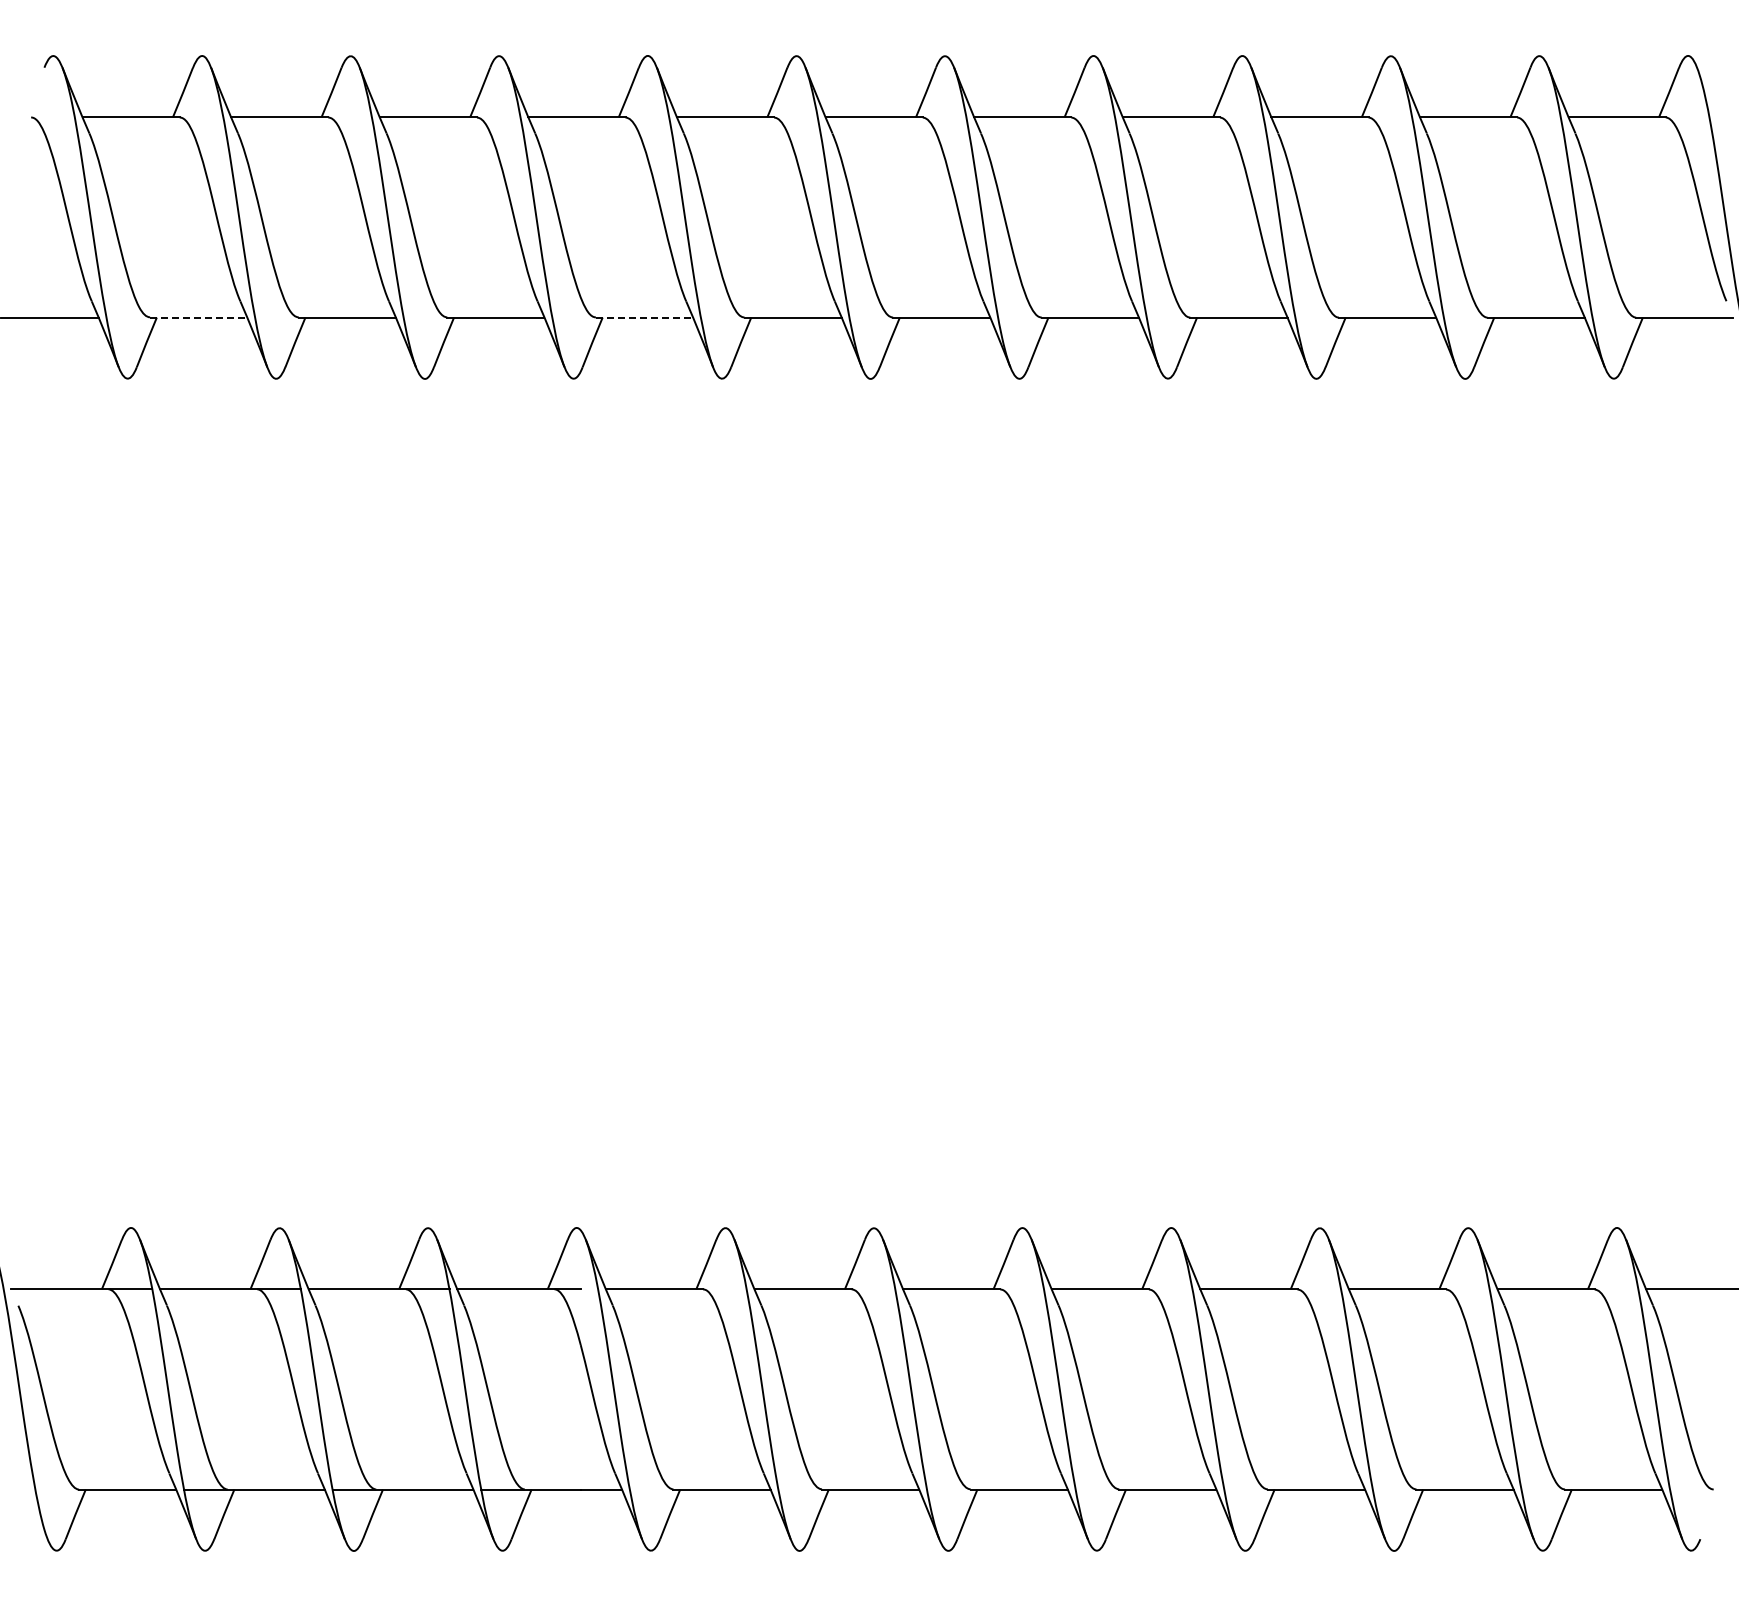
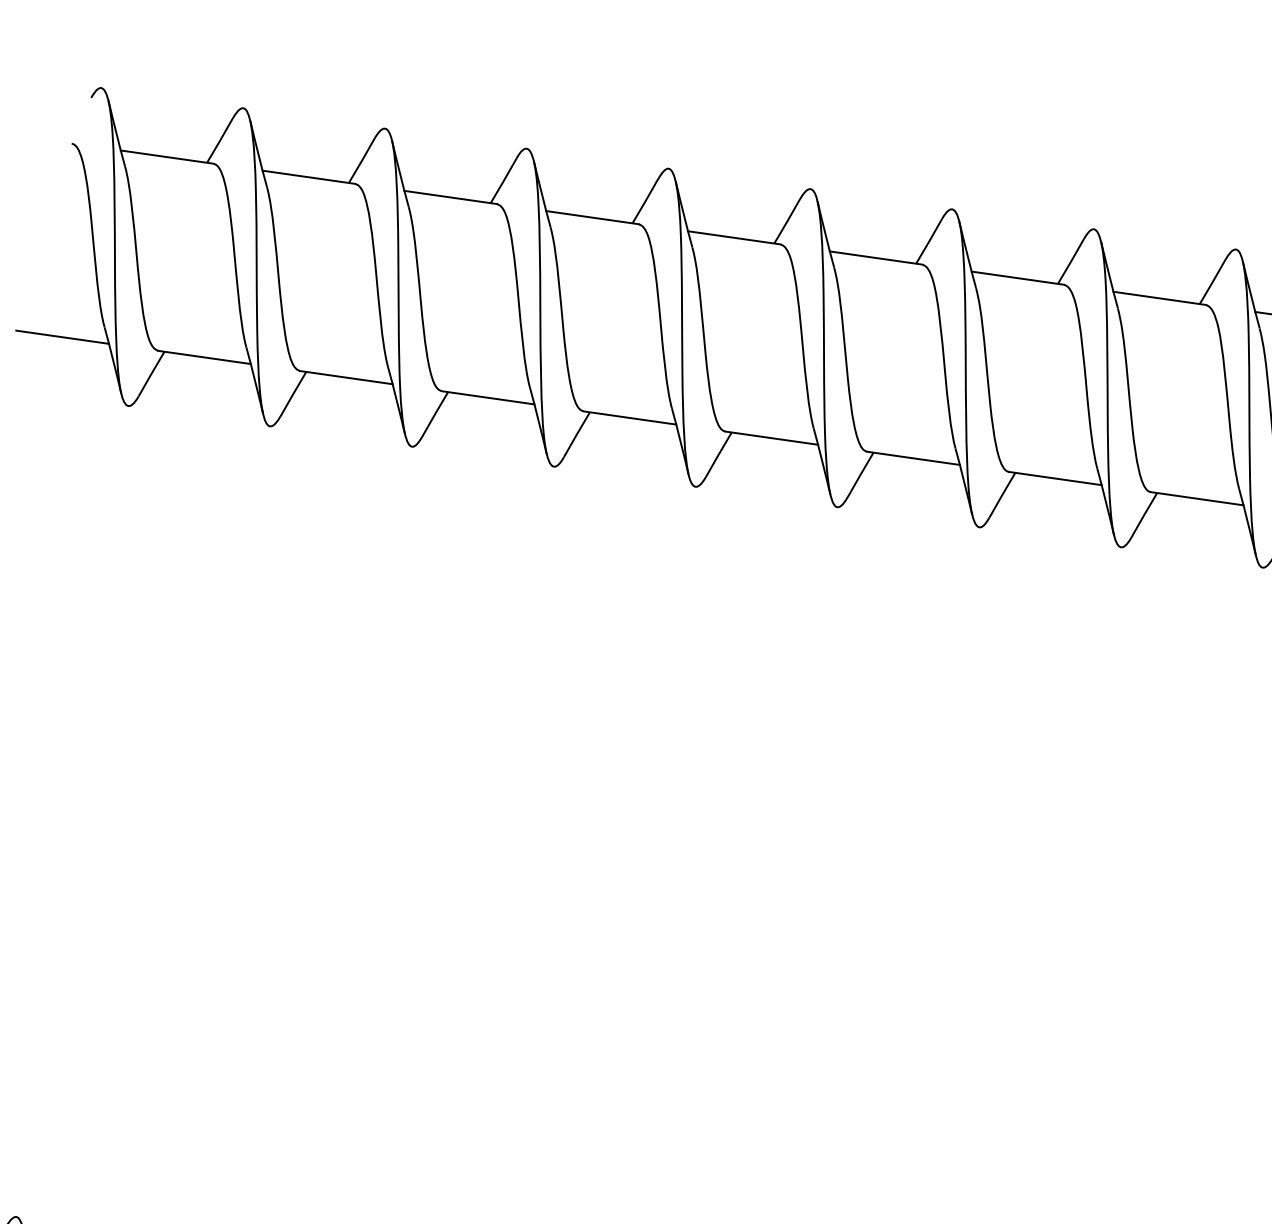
line: (198, 317) -> (204, 357), dashed -> solid
line: (644, 317) -> (629, 417), dashed -> solid

